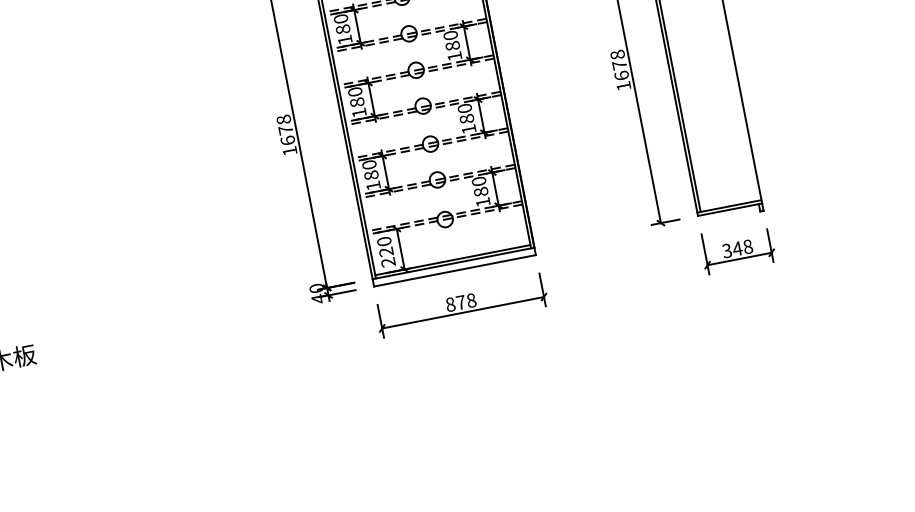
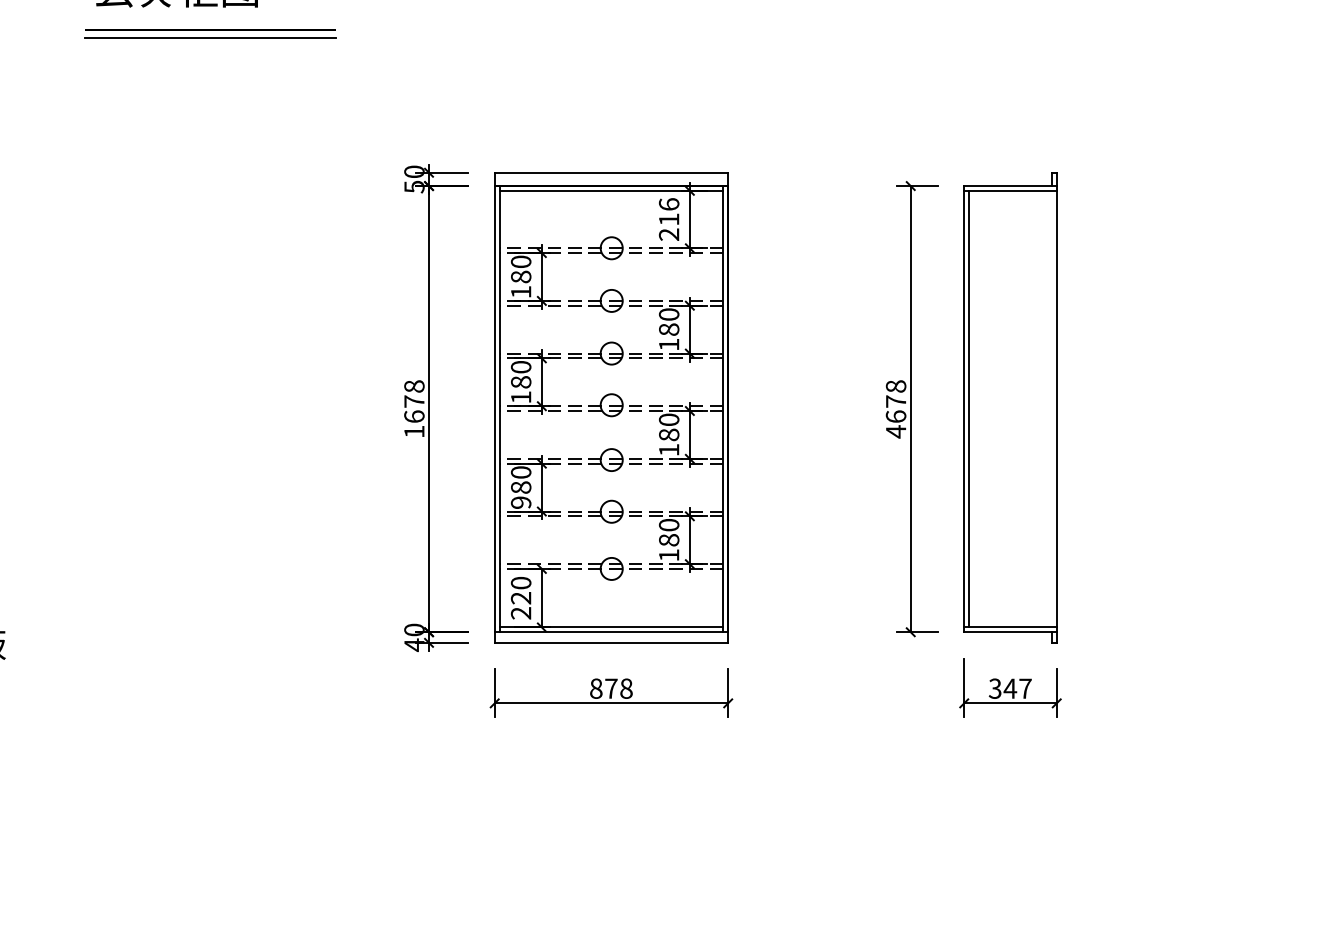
text: (624, 85) -> (896, 431), 1678 -> 4678
text: (373, 185) -> (520, 502), 180 -> 980
text: (748, 246) -> (1025, 688), 348 -> 347

